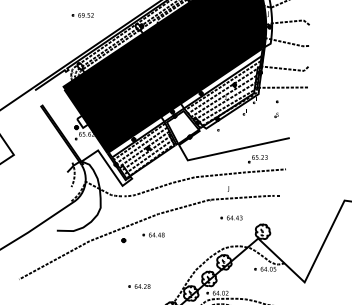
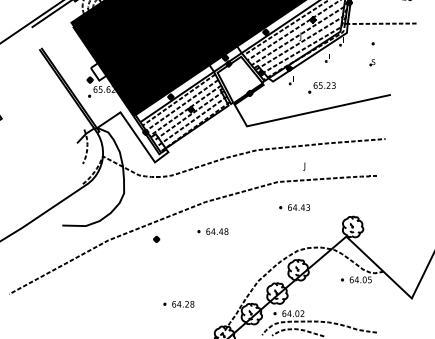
part: (257, 159) -> (321, 88), moved
part: (231, 217) -> (294, 206), moved
part: (153, 234) -> (212, 230), moved

